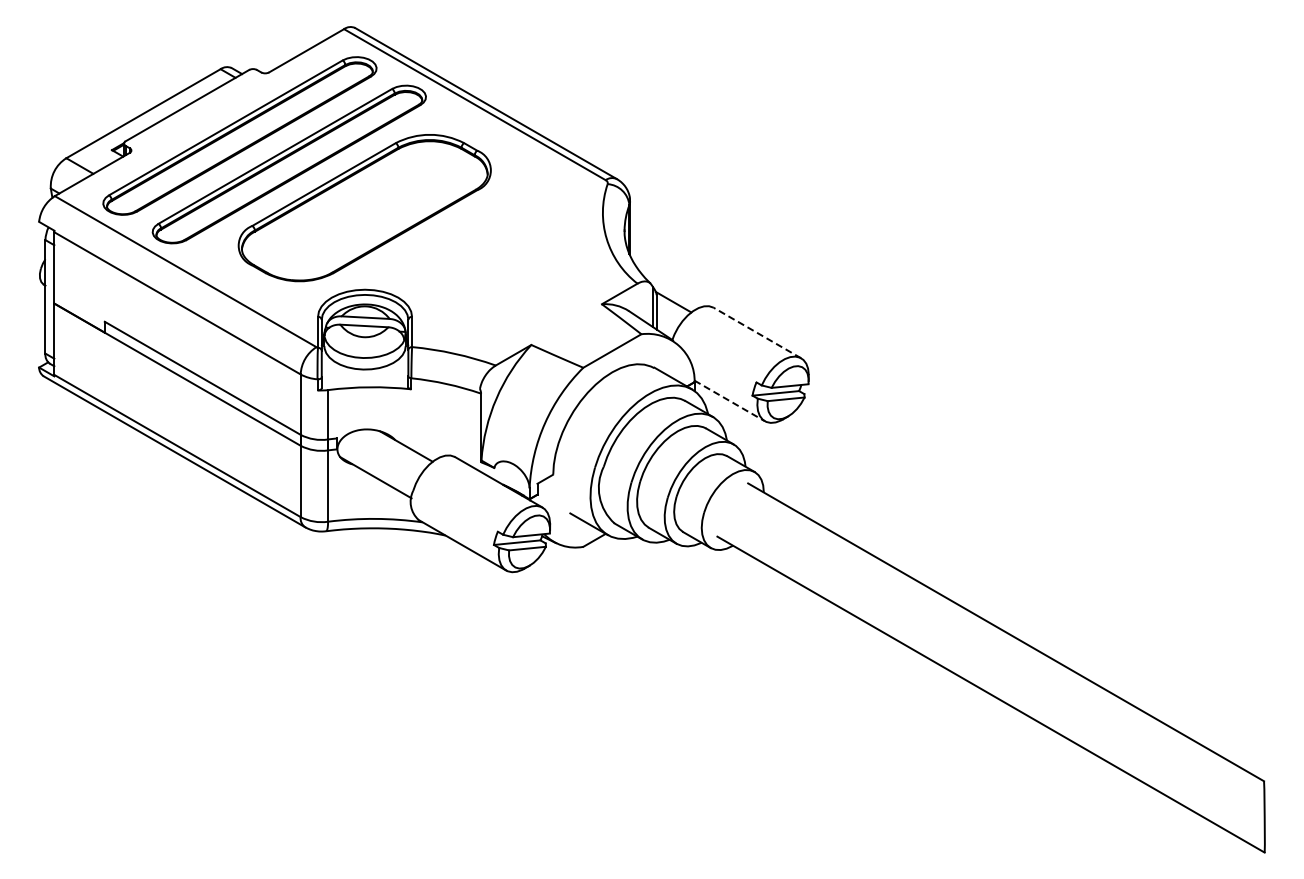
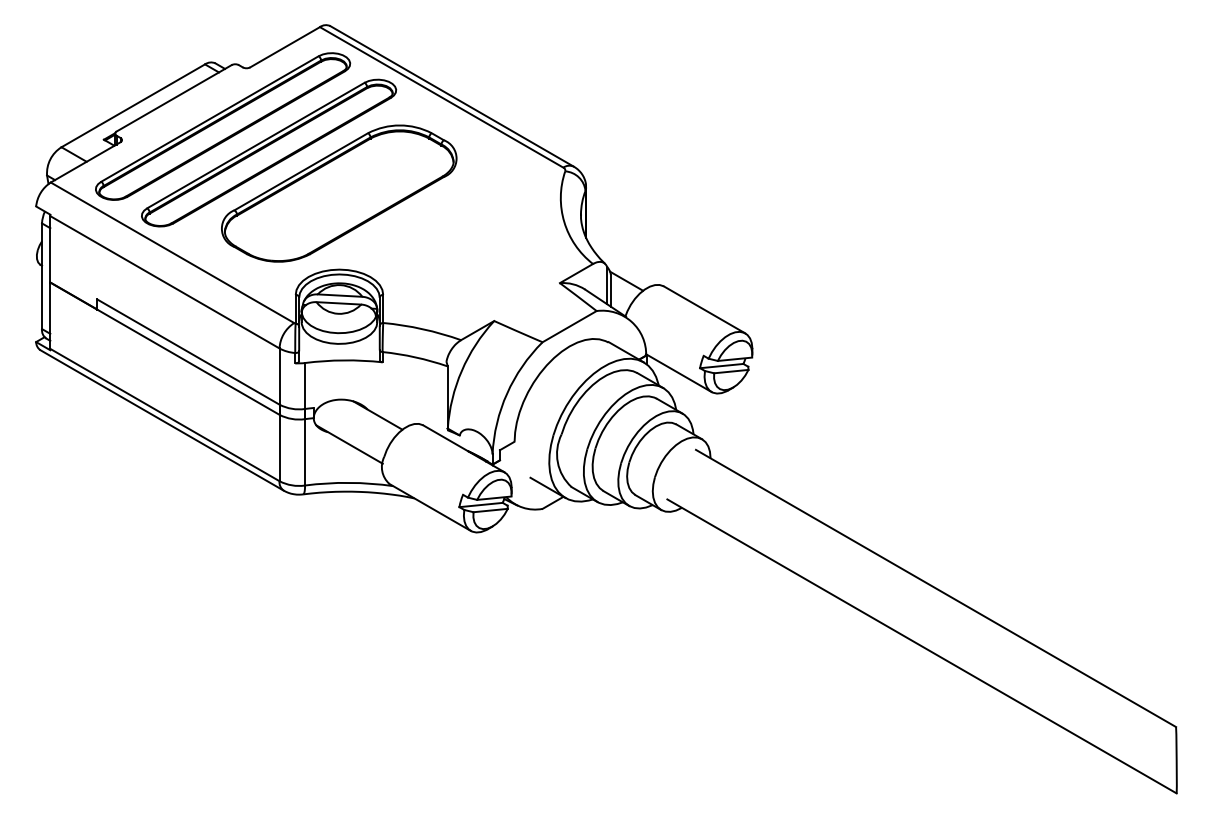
line: (757, 333) -> (704, 310), dashed -> solid
line: (729, 400) -> (678, 372), dashed -> solid

